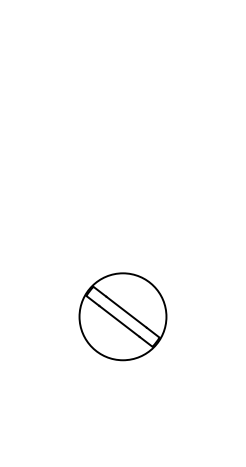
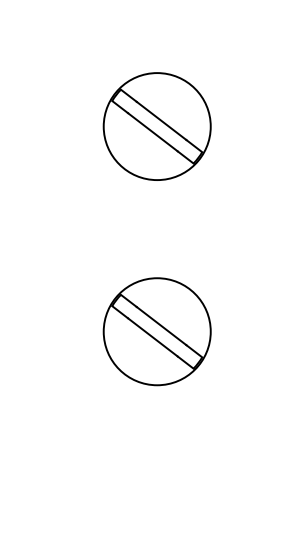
part: (122, 149) -> (156, 125), added

